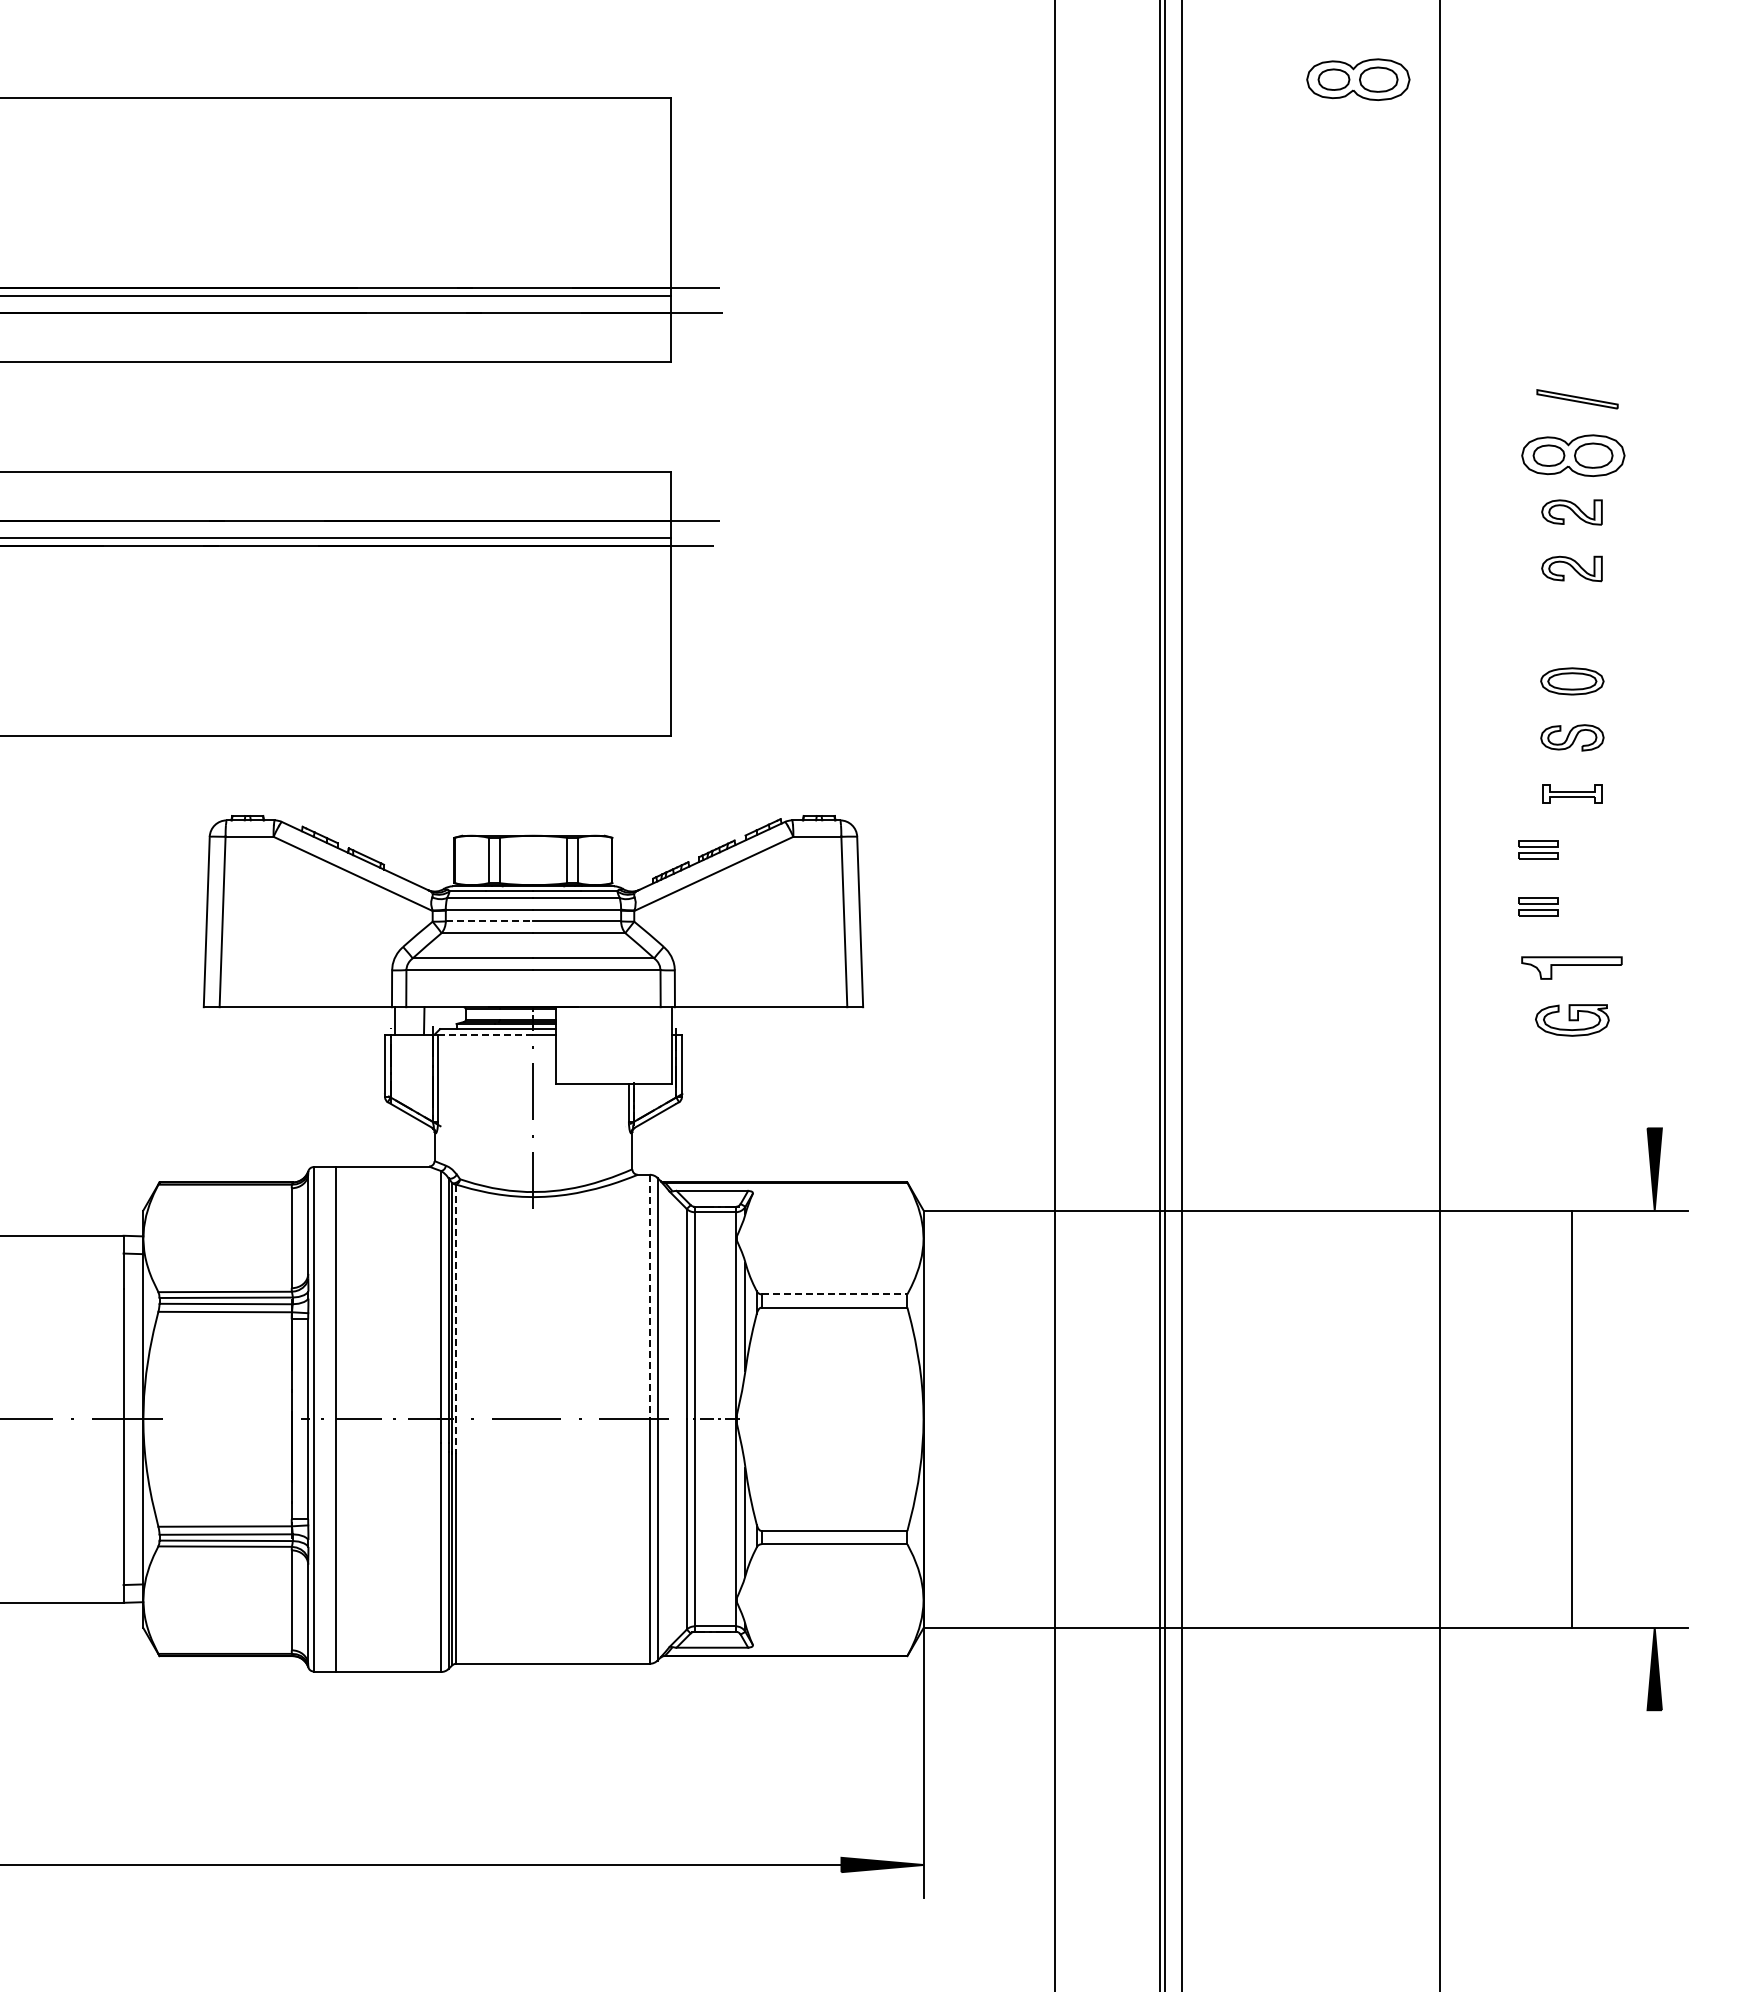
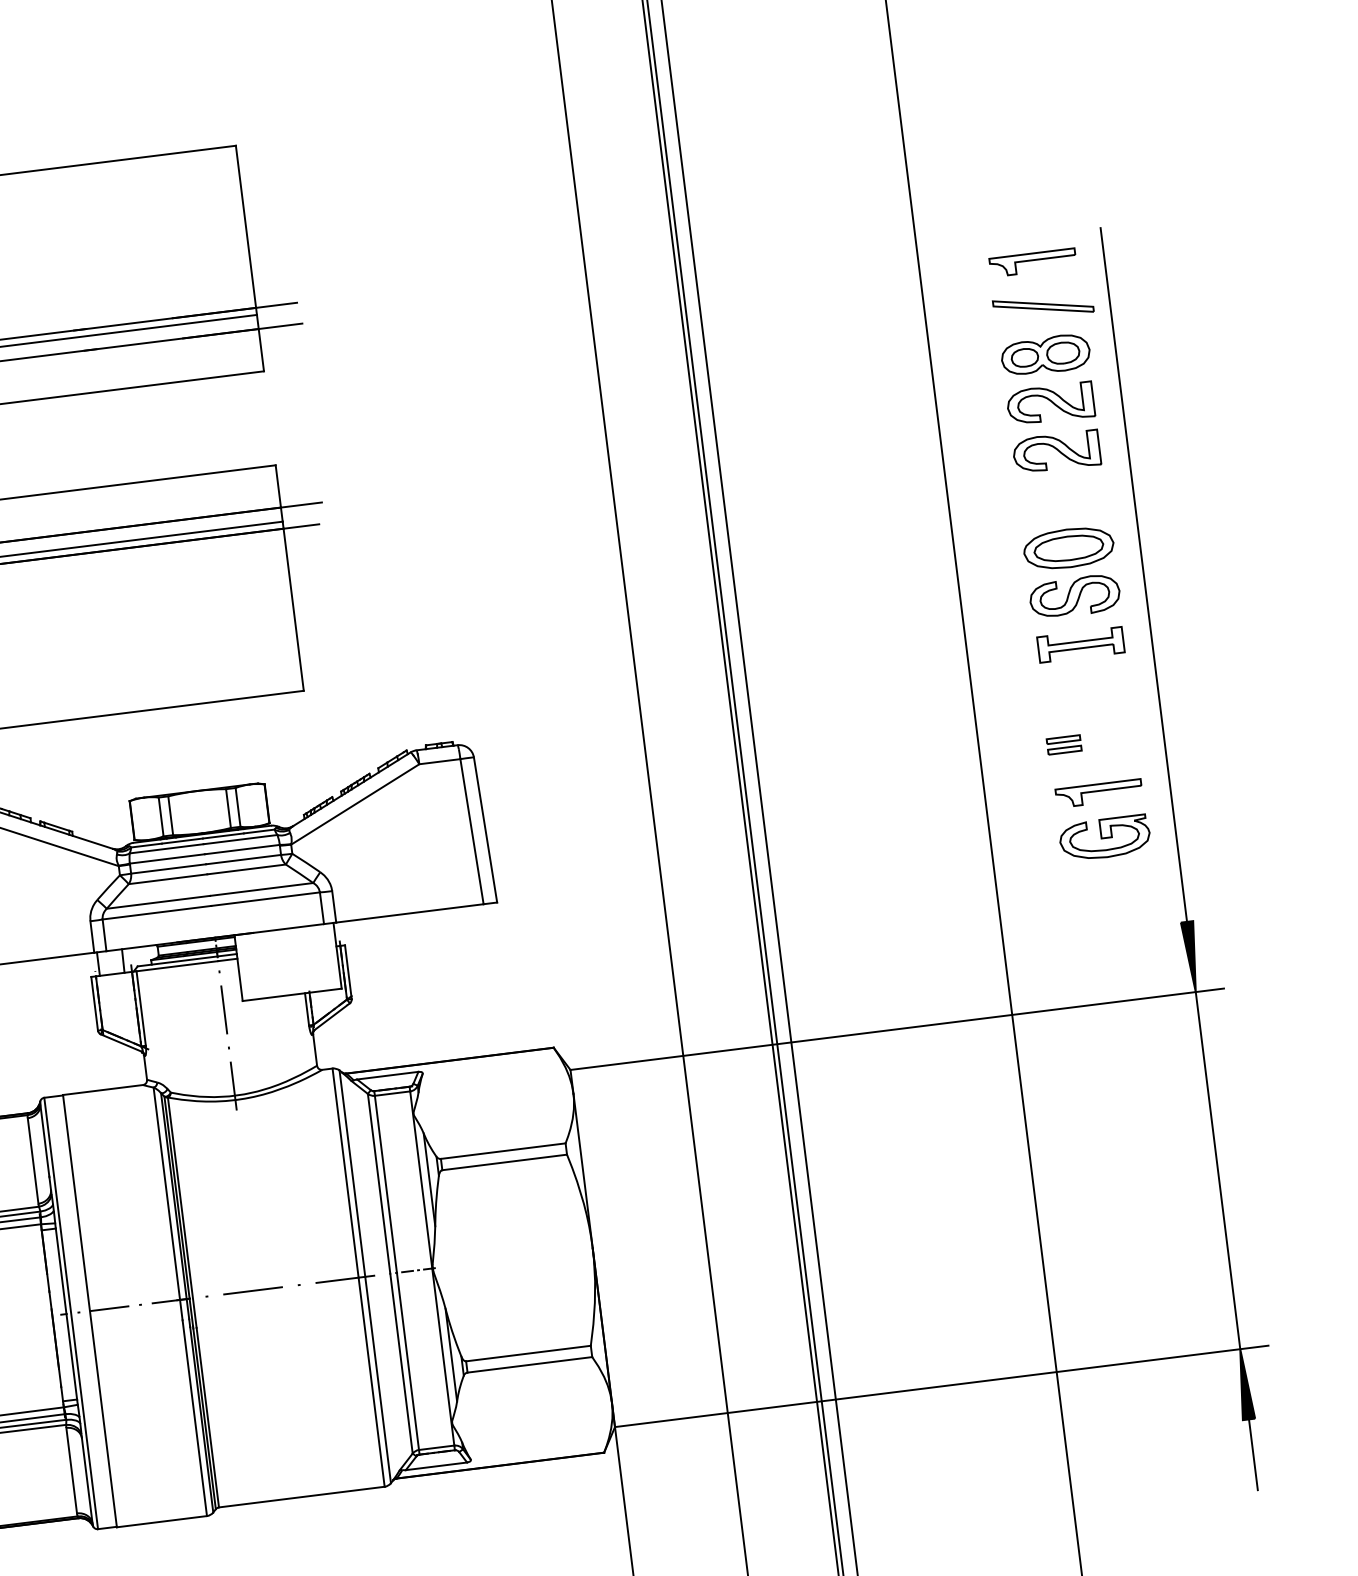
part: (1358, 79) -> (821, 56), removed
part: (1571, 347) -> (1032, 262), added
part: (1577, 399) -> (1043, 306), size x1.43
part: (1571, 512) -> (1050, 404), size x1.67
part: (1571, 568) -> (1056, 451), size x1.67
part: (1572, 681) -> (1069, 548), size x1.67
line: (1654, 722) -> (1143, 574), added
part: (1572, 737) -> (1075, 596), size x1.67
part: (1572, 793) -> (1081, 644), size x1.67
part: (1538, 849) -> (1057, 695), removed
line: (489, 921) -> (168, 869), dashed -> solid
part: (1572, 1020) -> (1105, 838), size x1.43
line: (485, 1034) -> (177, 966), dashed -> solid
line: (834, 1294) -> (503, 1151), dashed -> solid
line: (649, 1297) -> (345, 1173), dashed -> solid
line: (456, 1319) -> (182, 1212), dashed -> solid
line: (1571, 1419) -> (1217, 1170), moved
line: (1654, 1751) -> (1253, 1454), added

